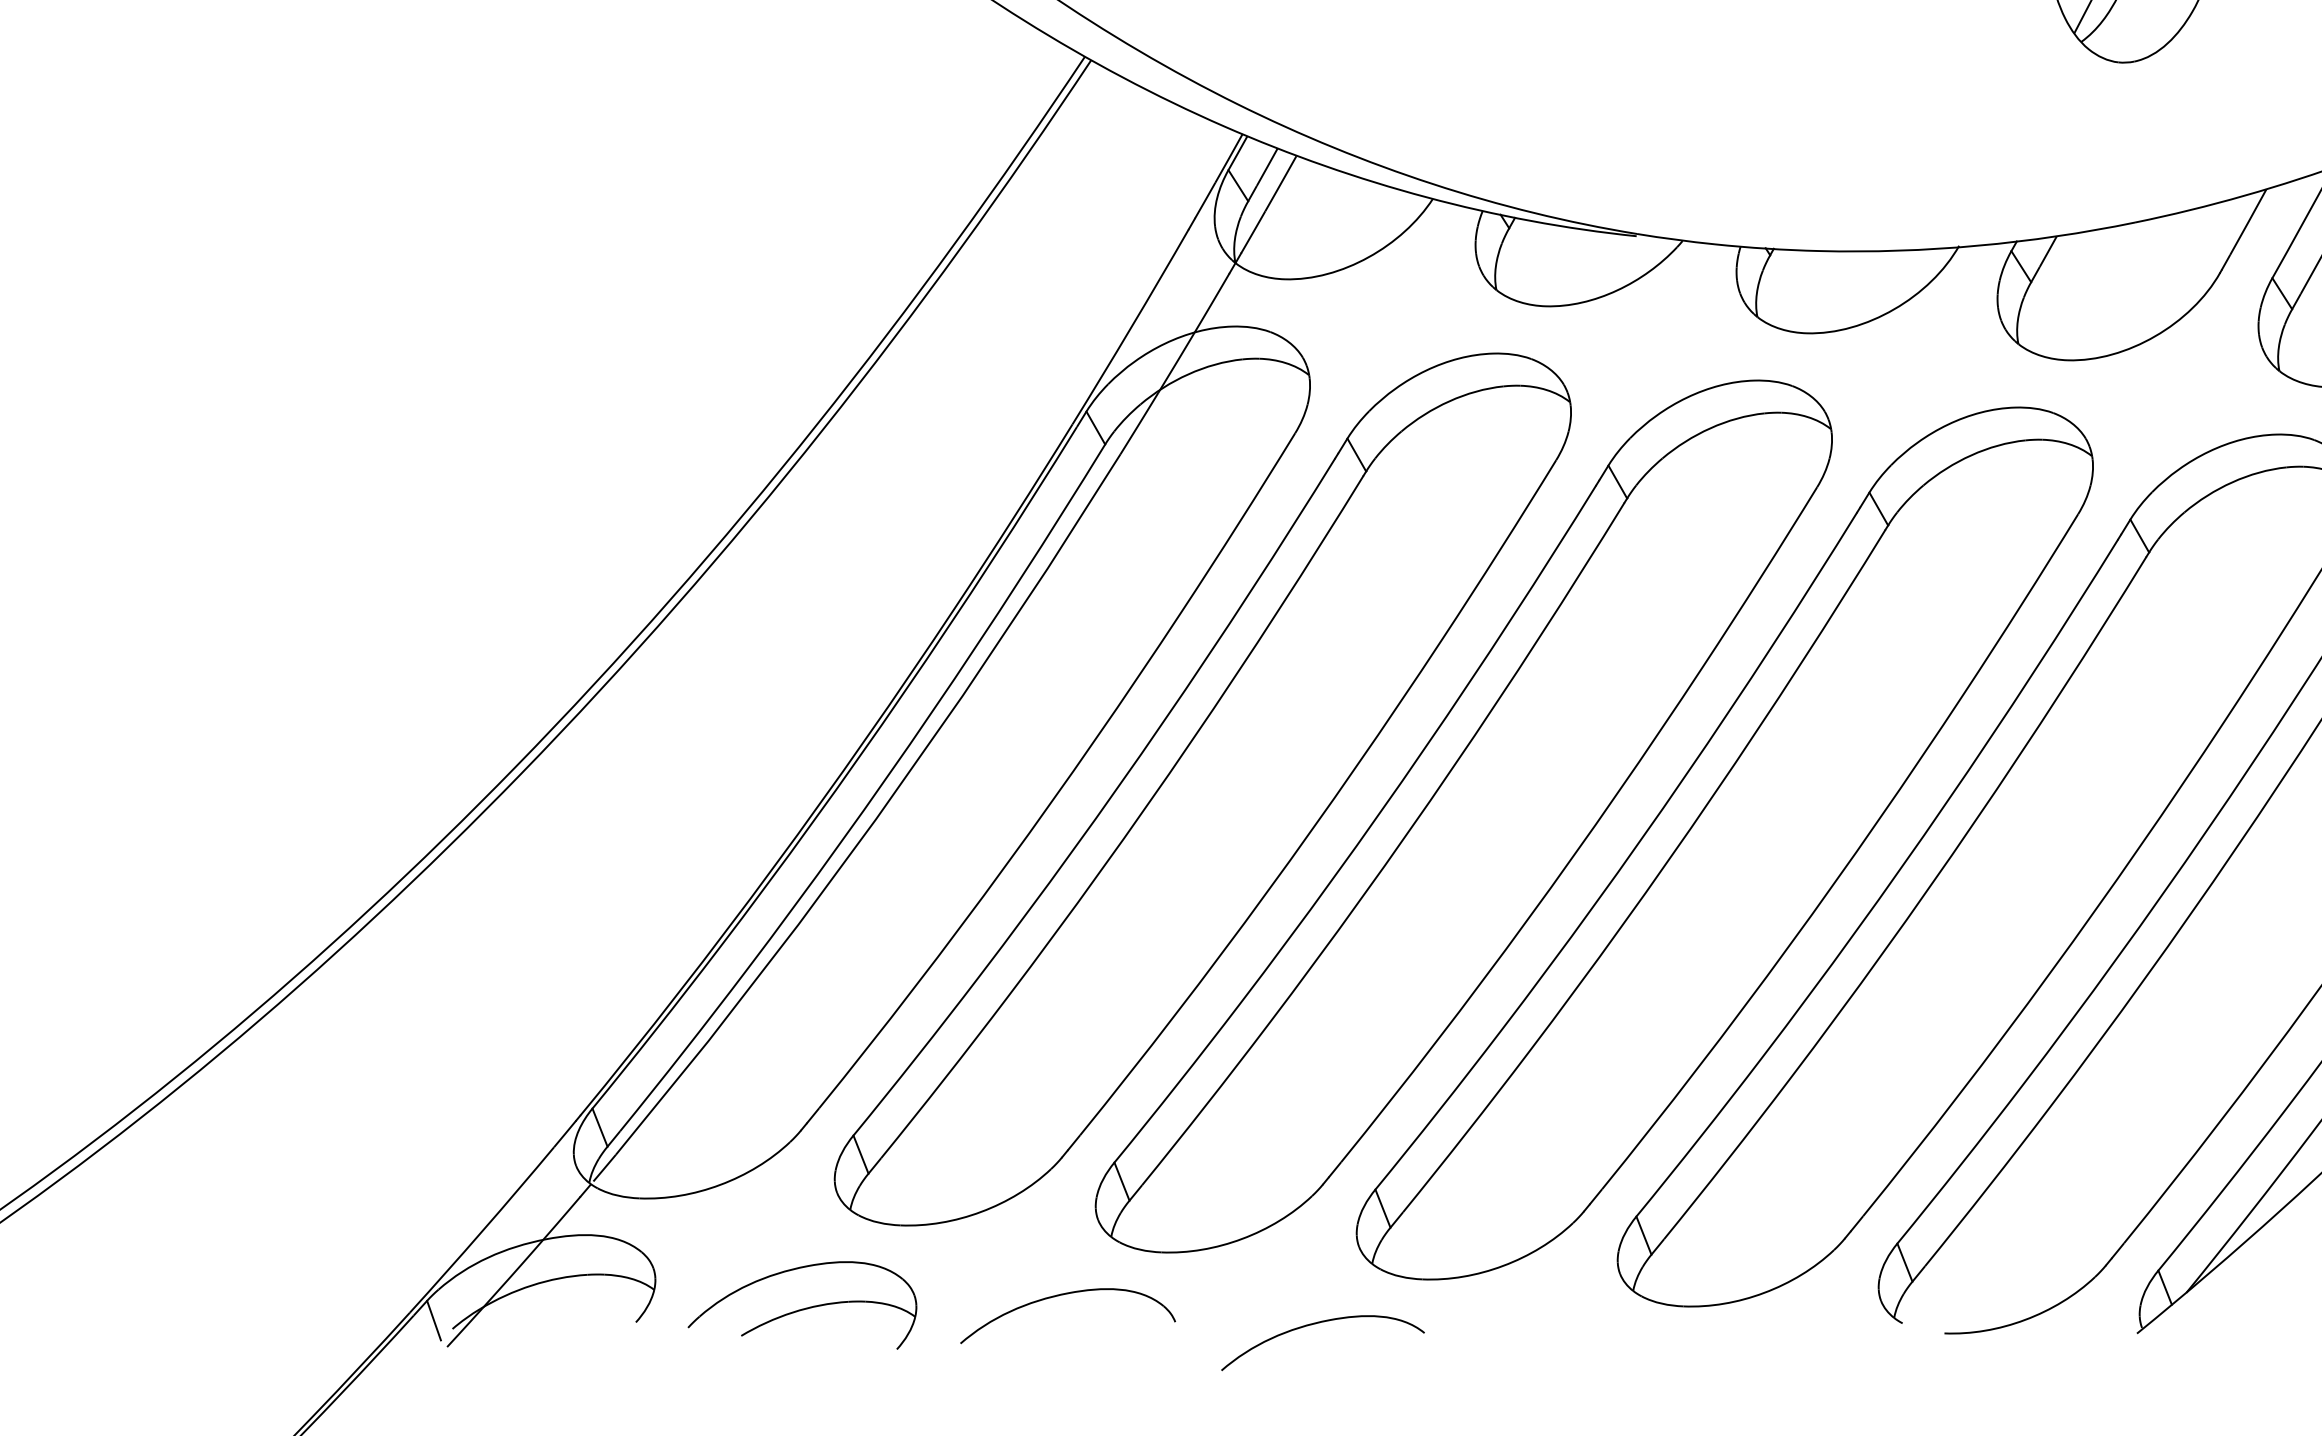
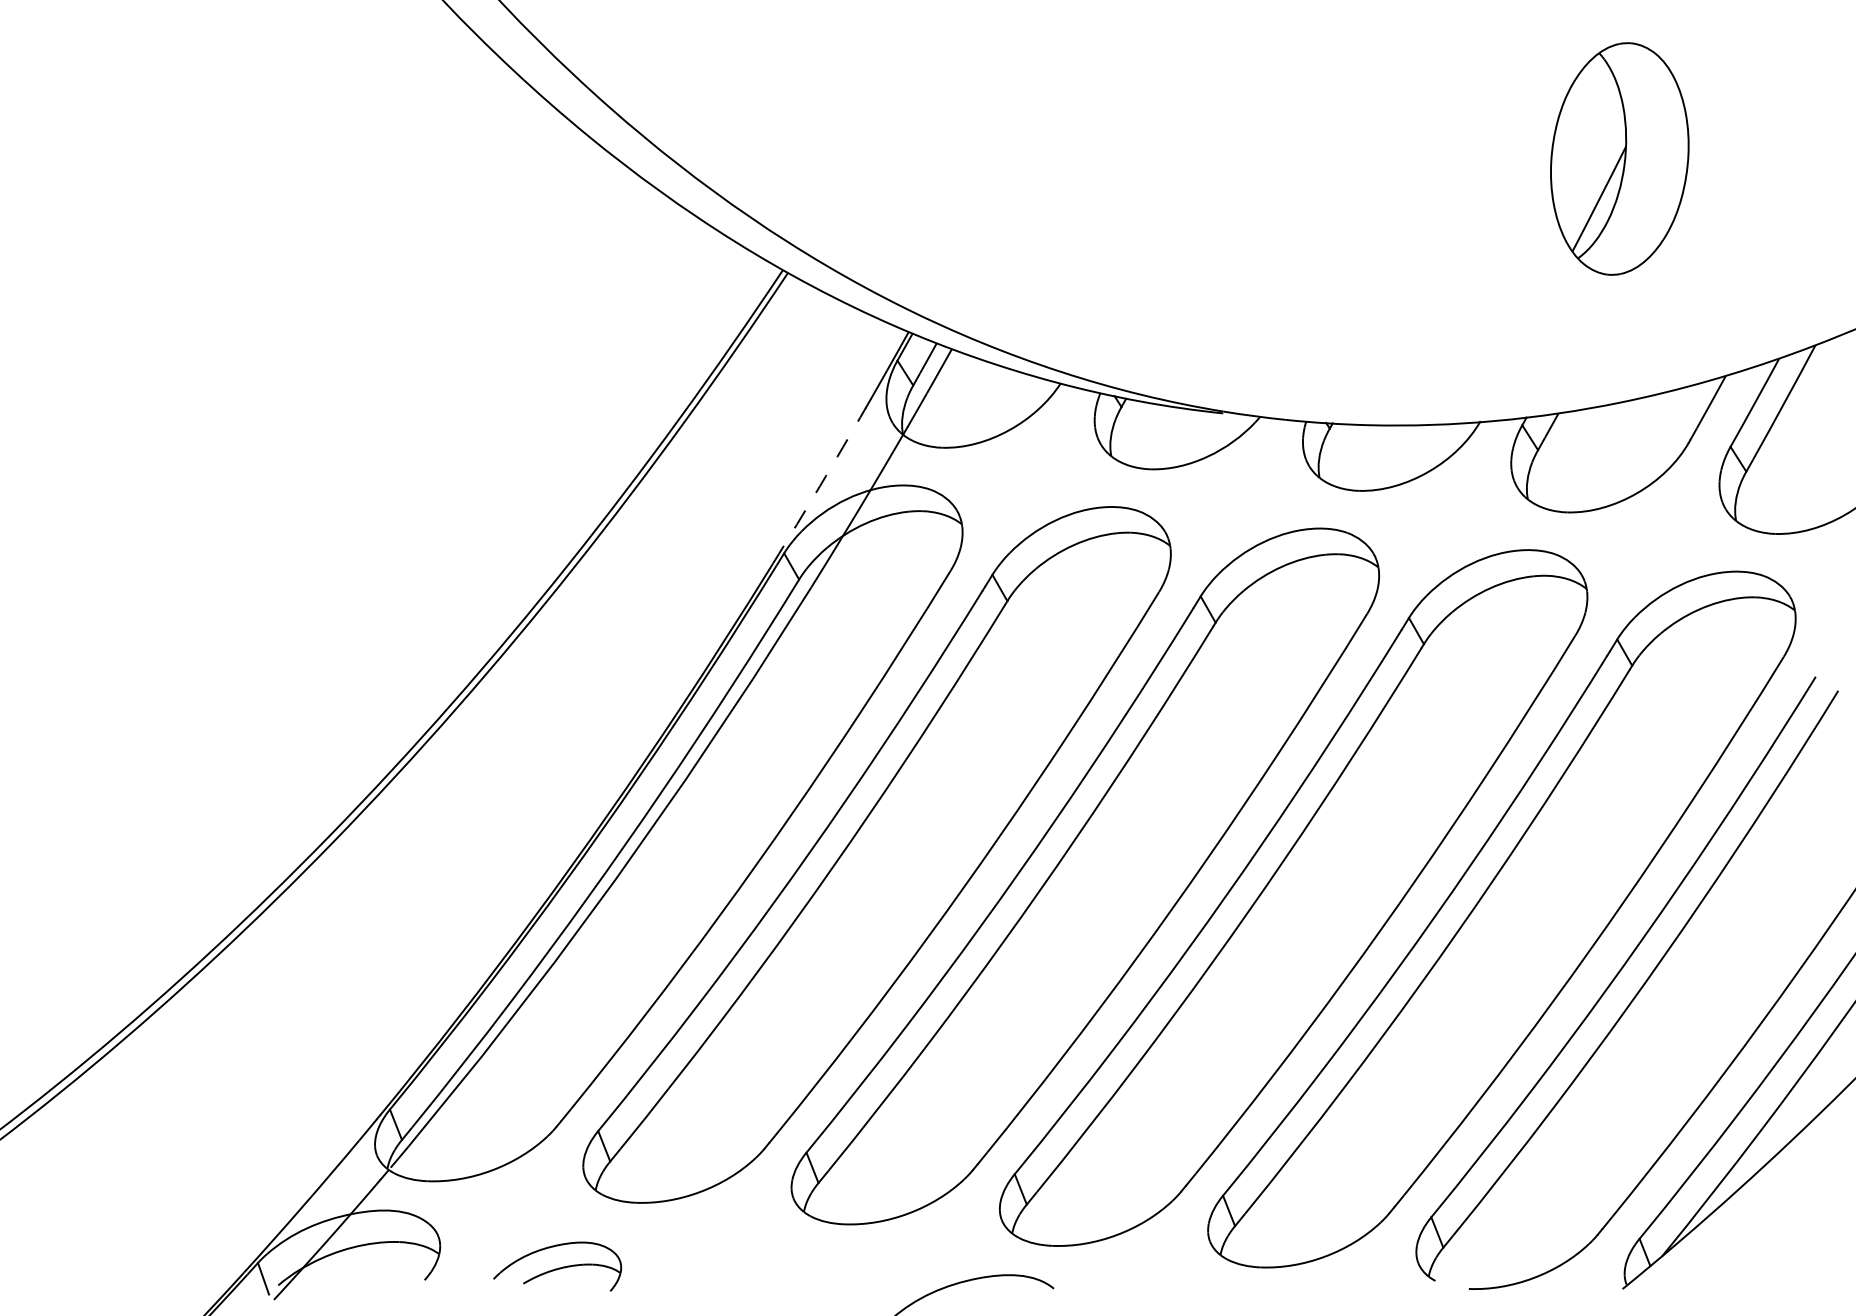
arc: (1131, 326) -> (820, 485), solid -> dashed
part: (1066, 1295) -> (768, 1258), removed
part: (802, 1305) -> (557, 1266), size x0.7

